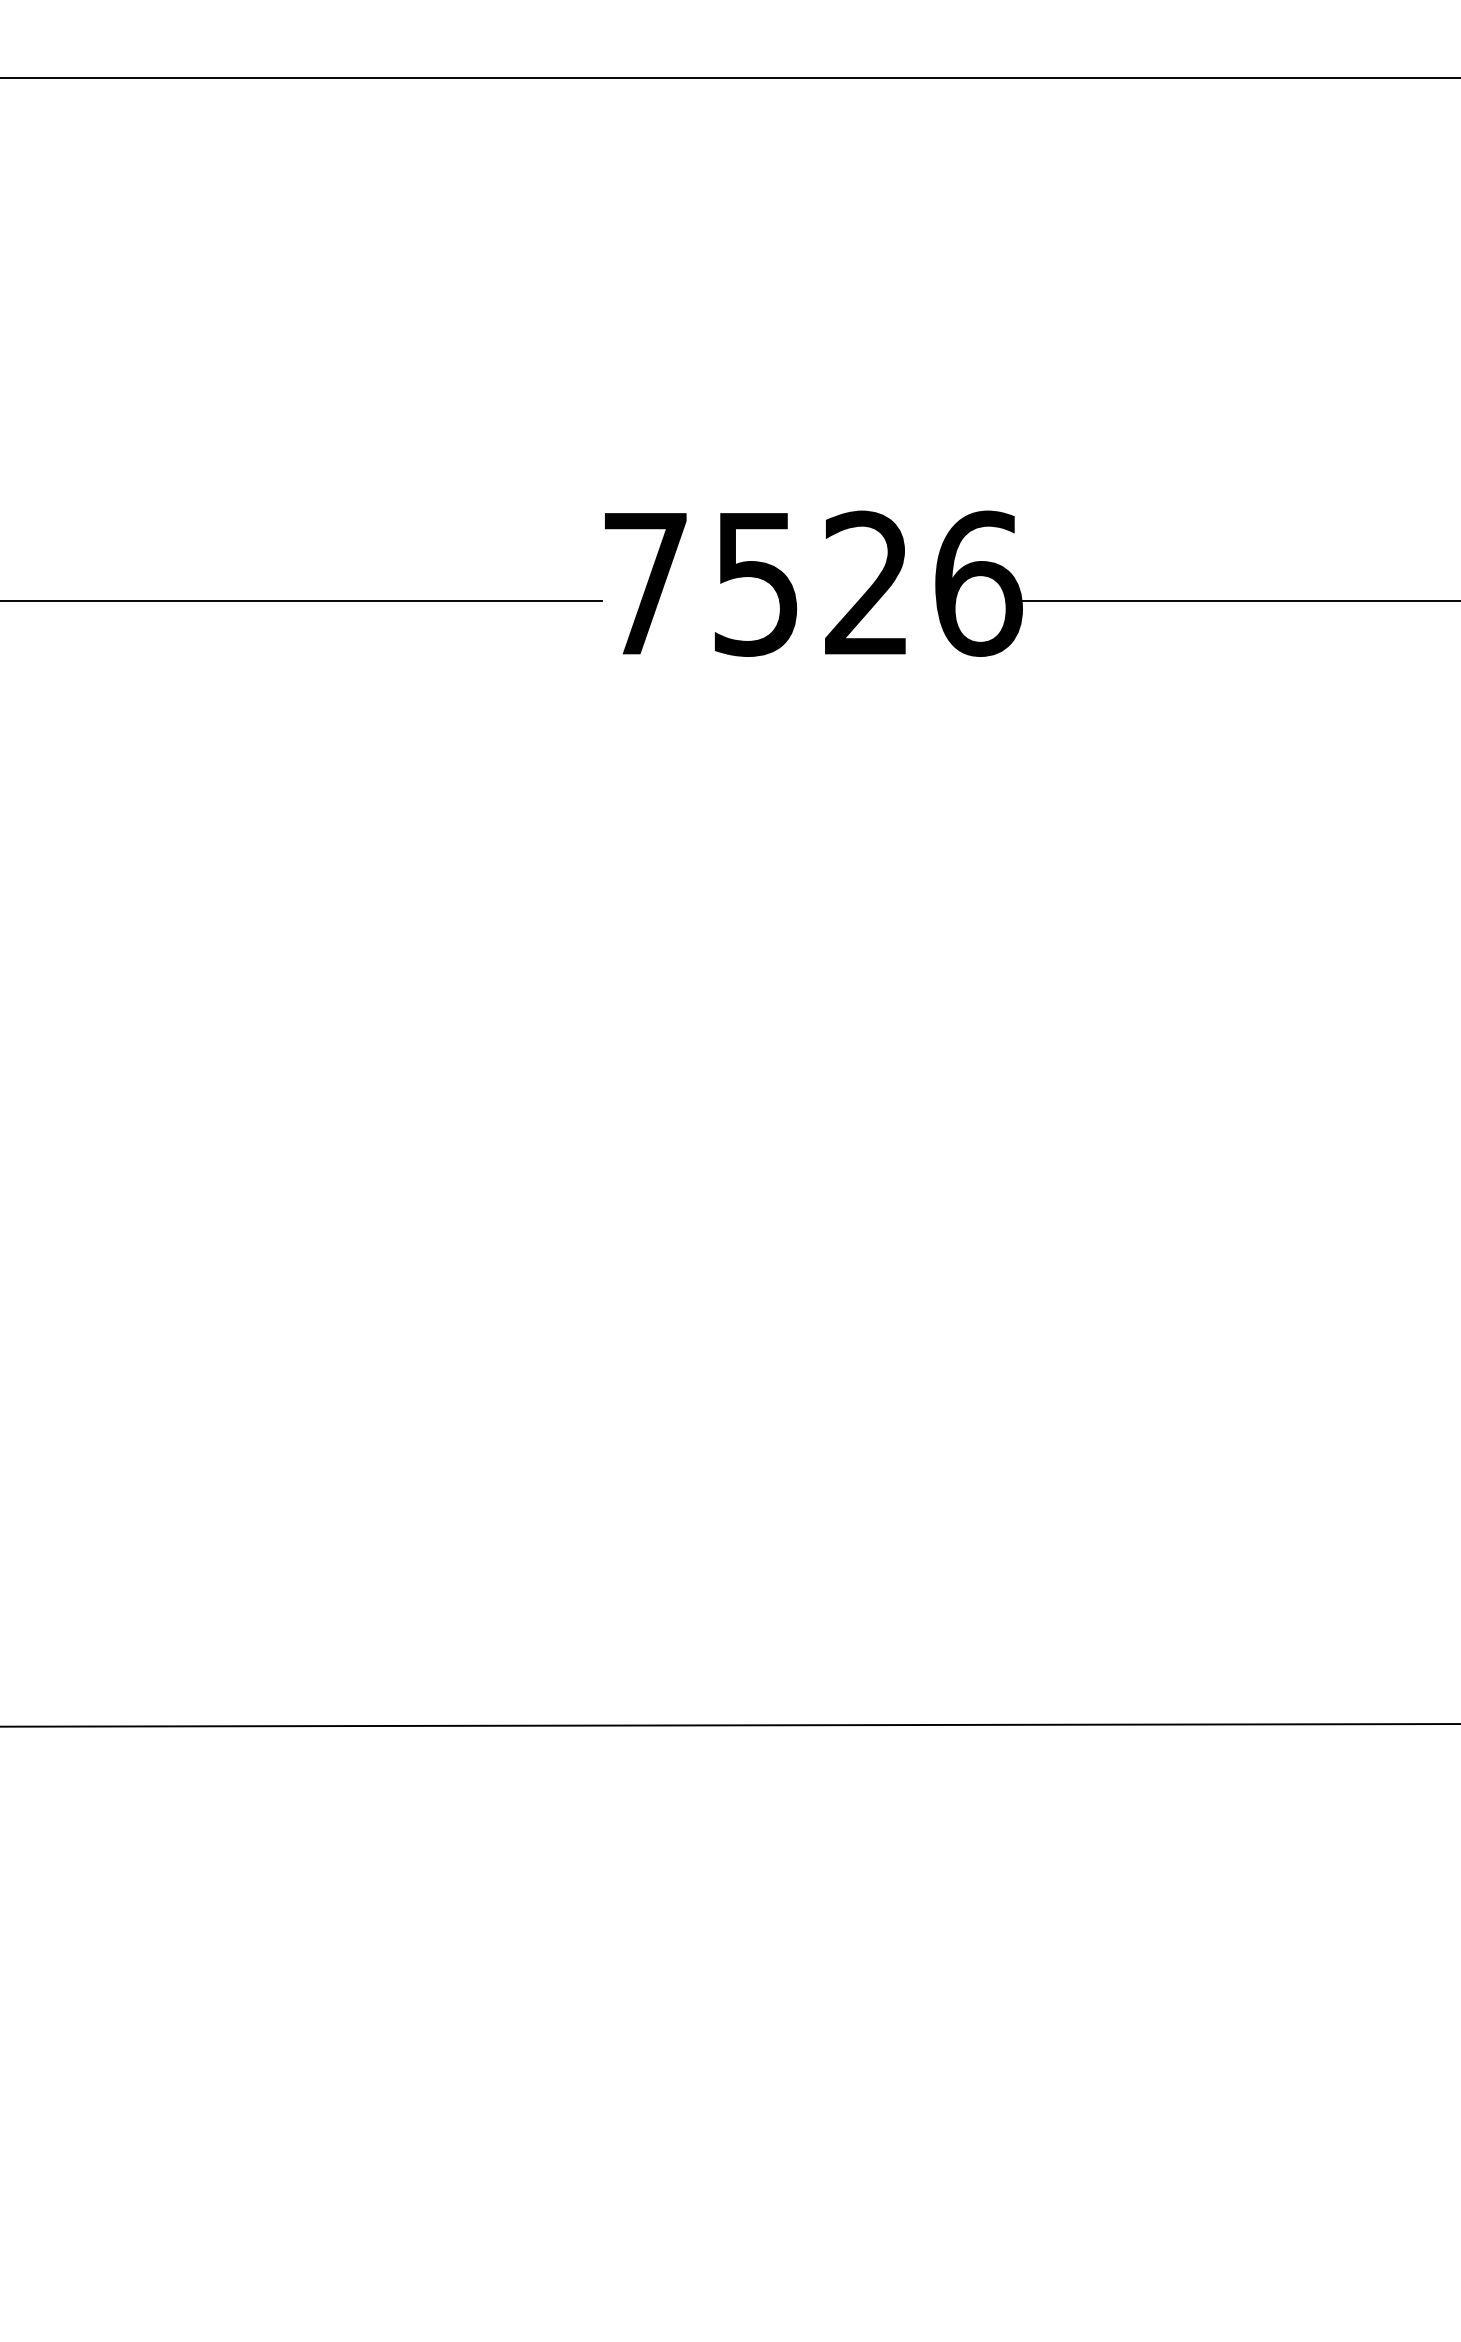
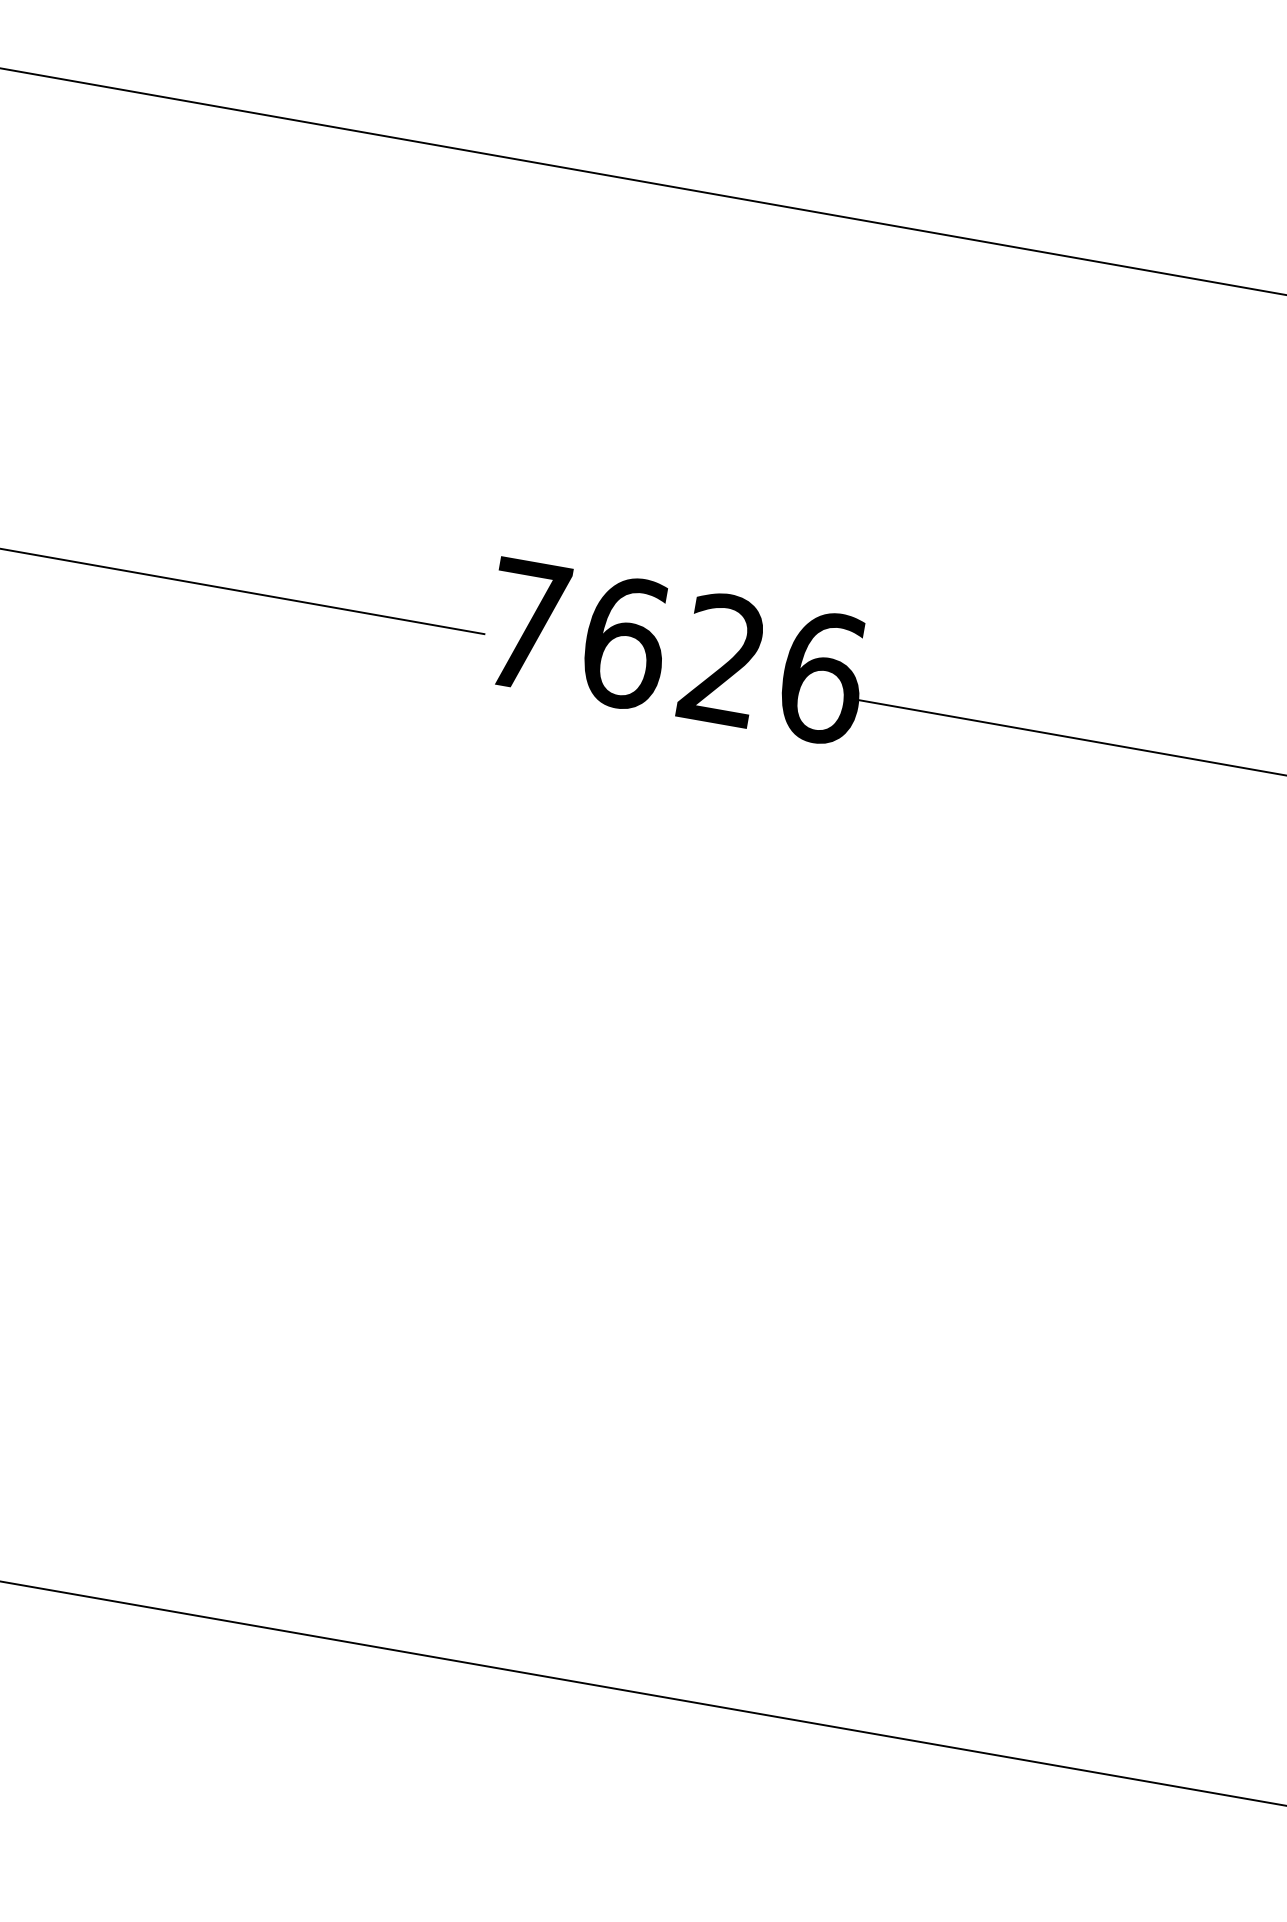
text: (757, 583) -> (625, 642), 7526 -> 7626

